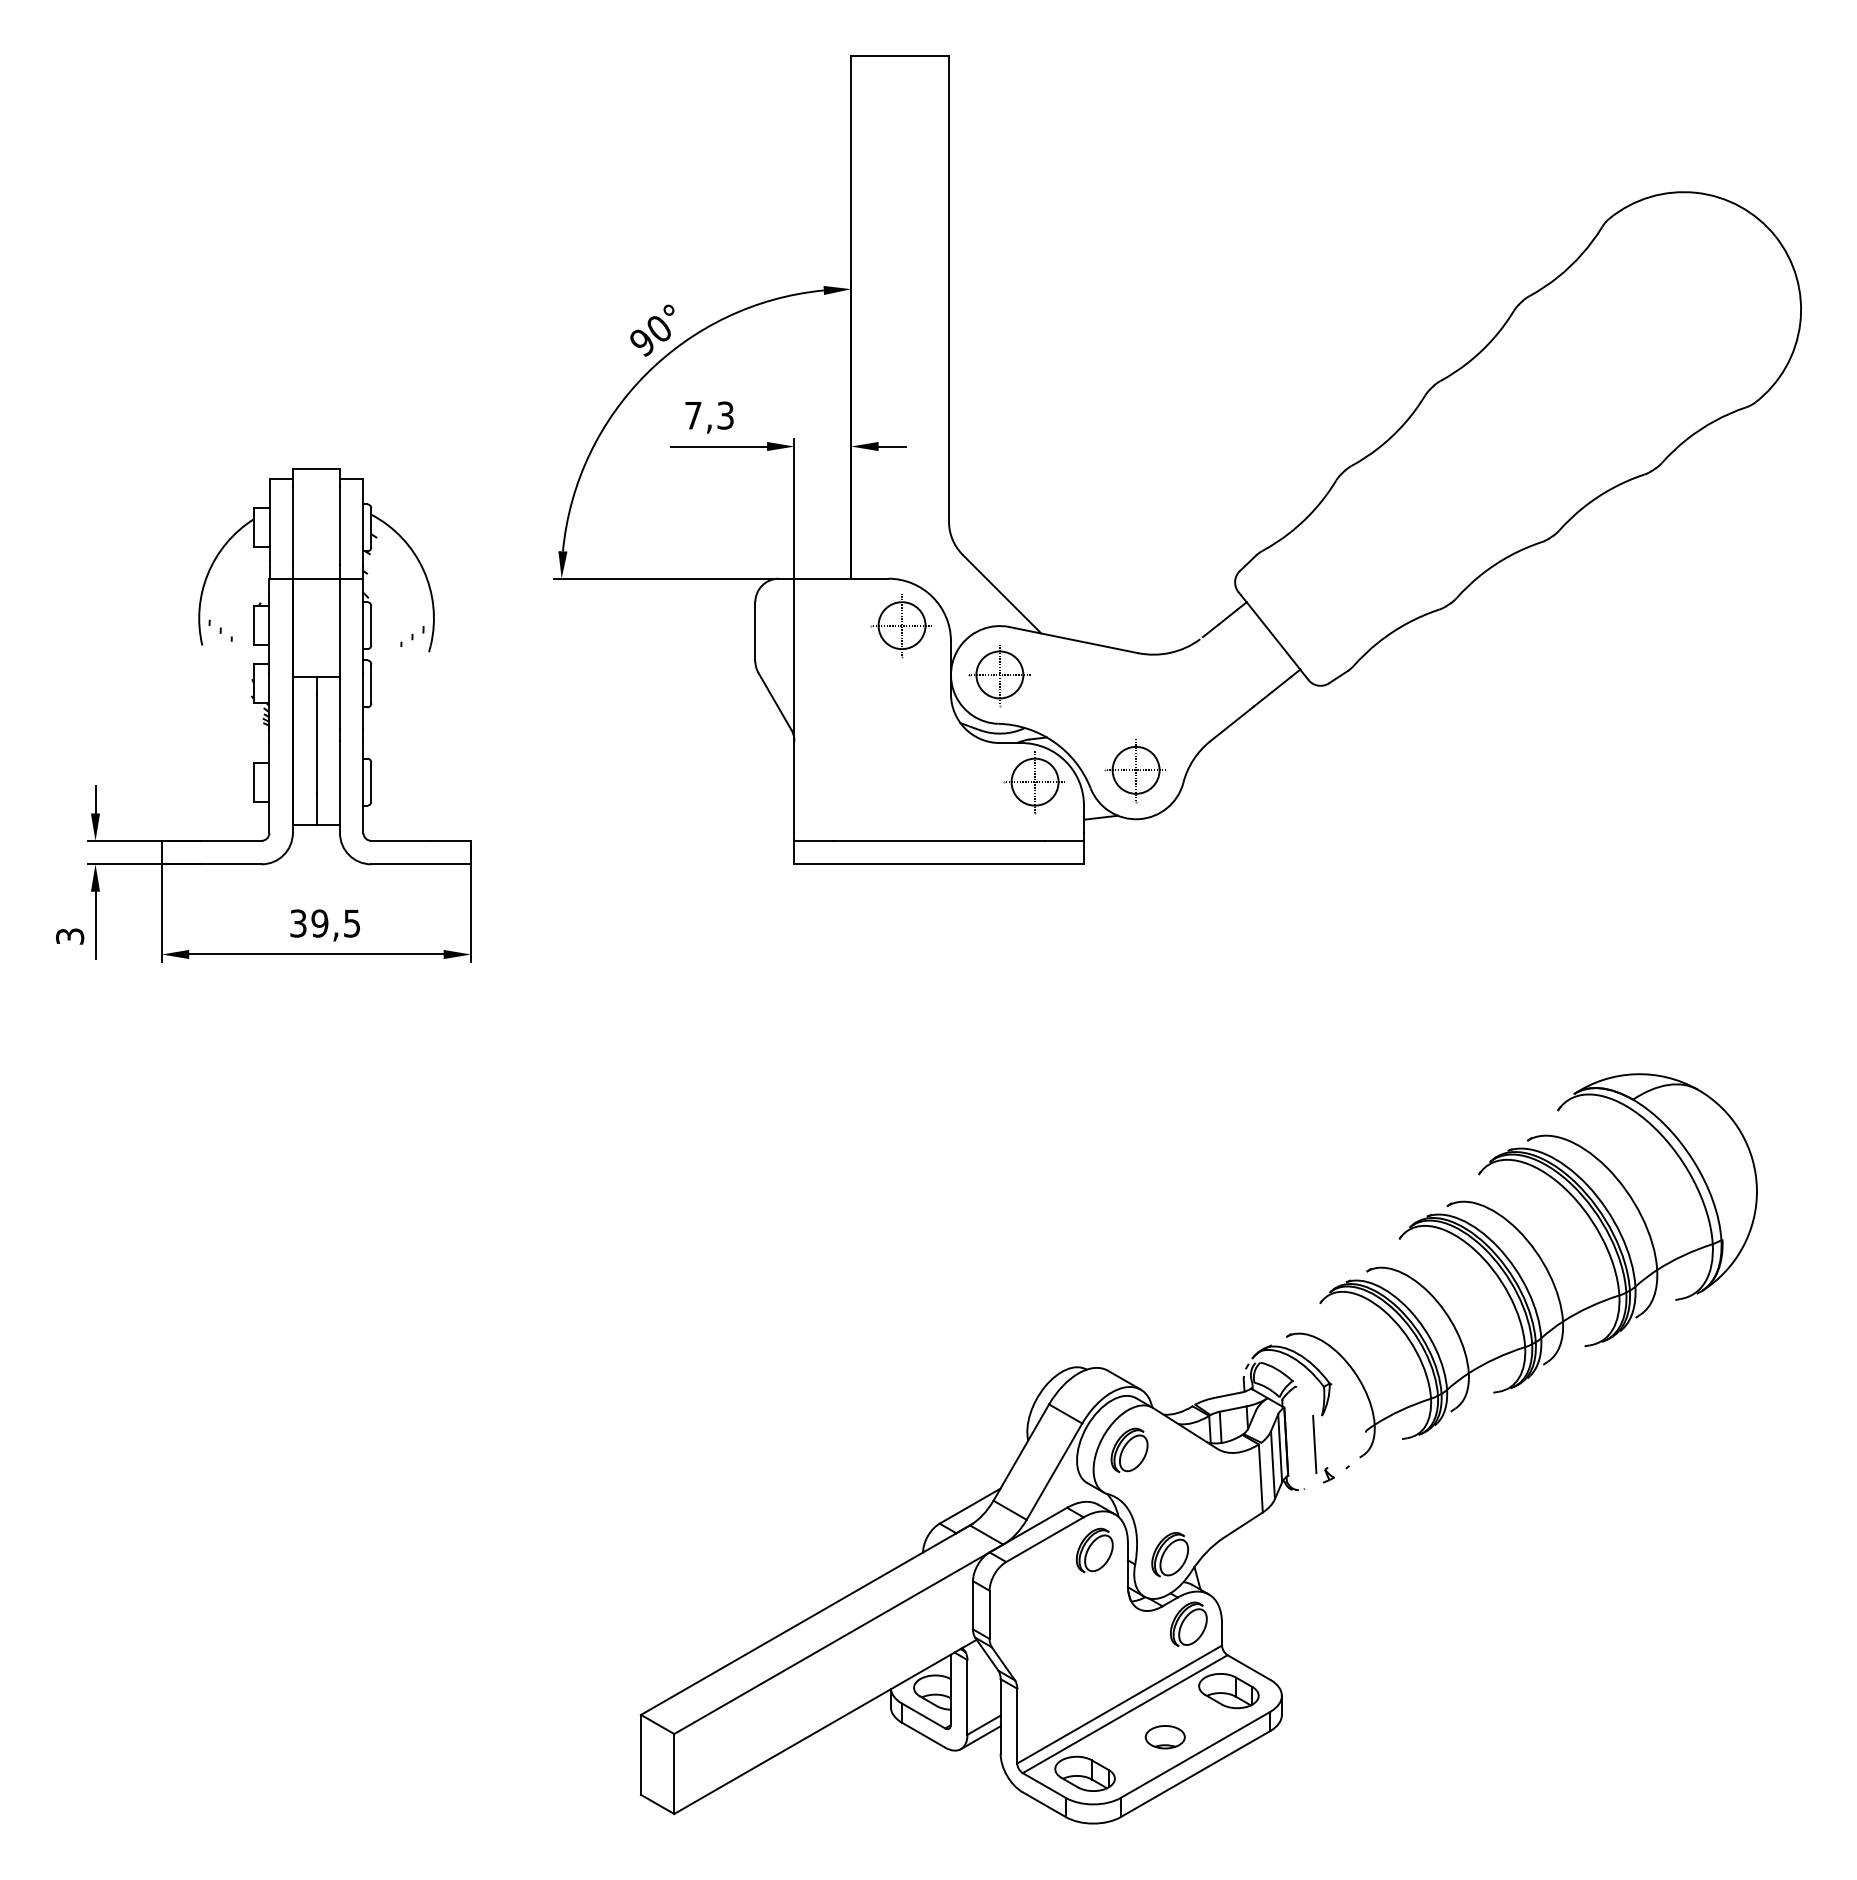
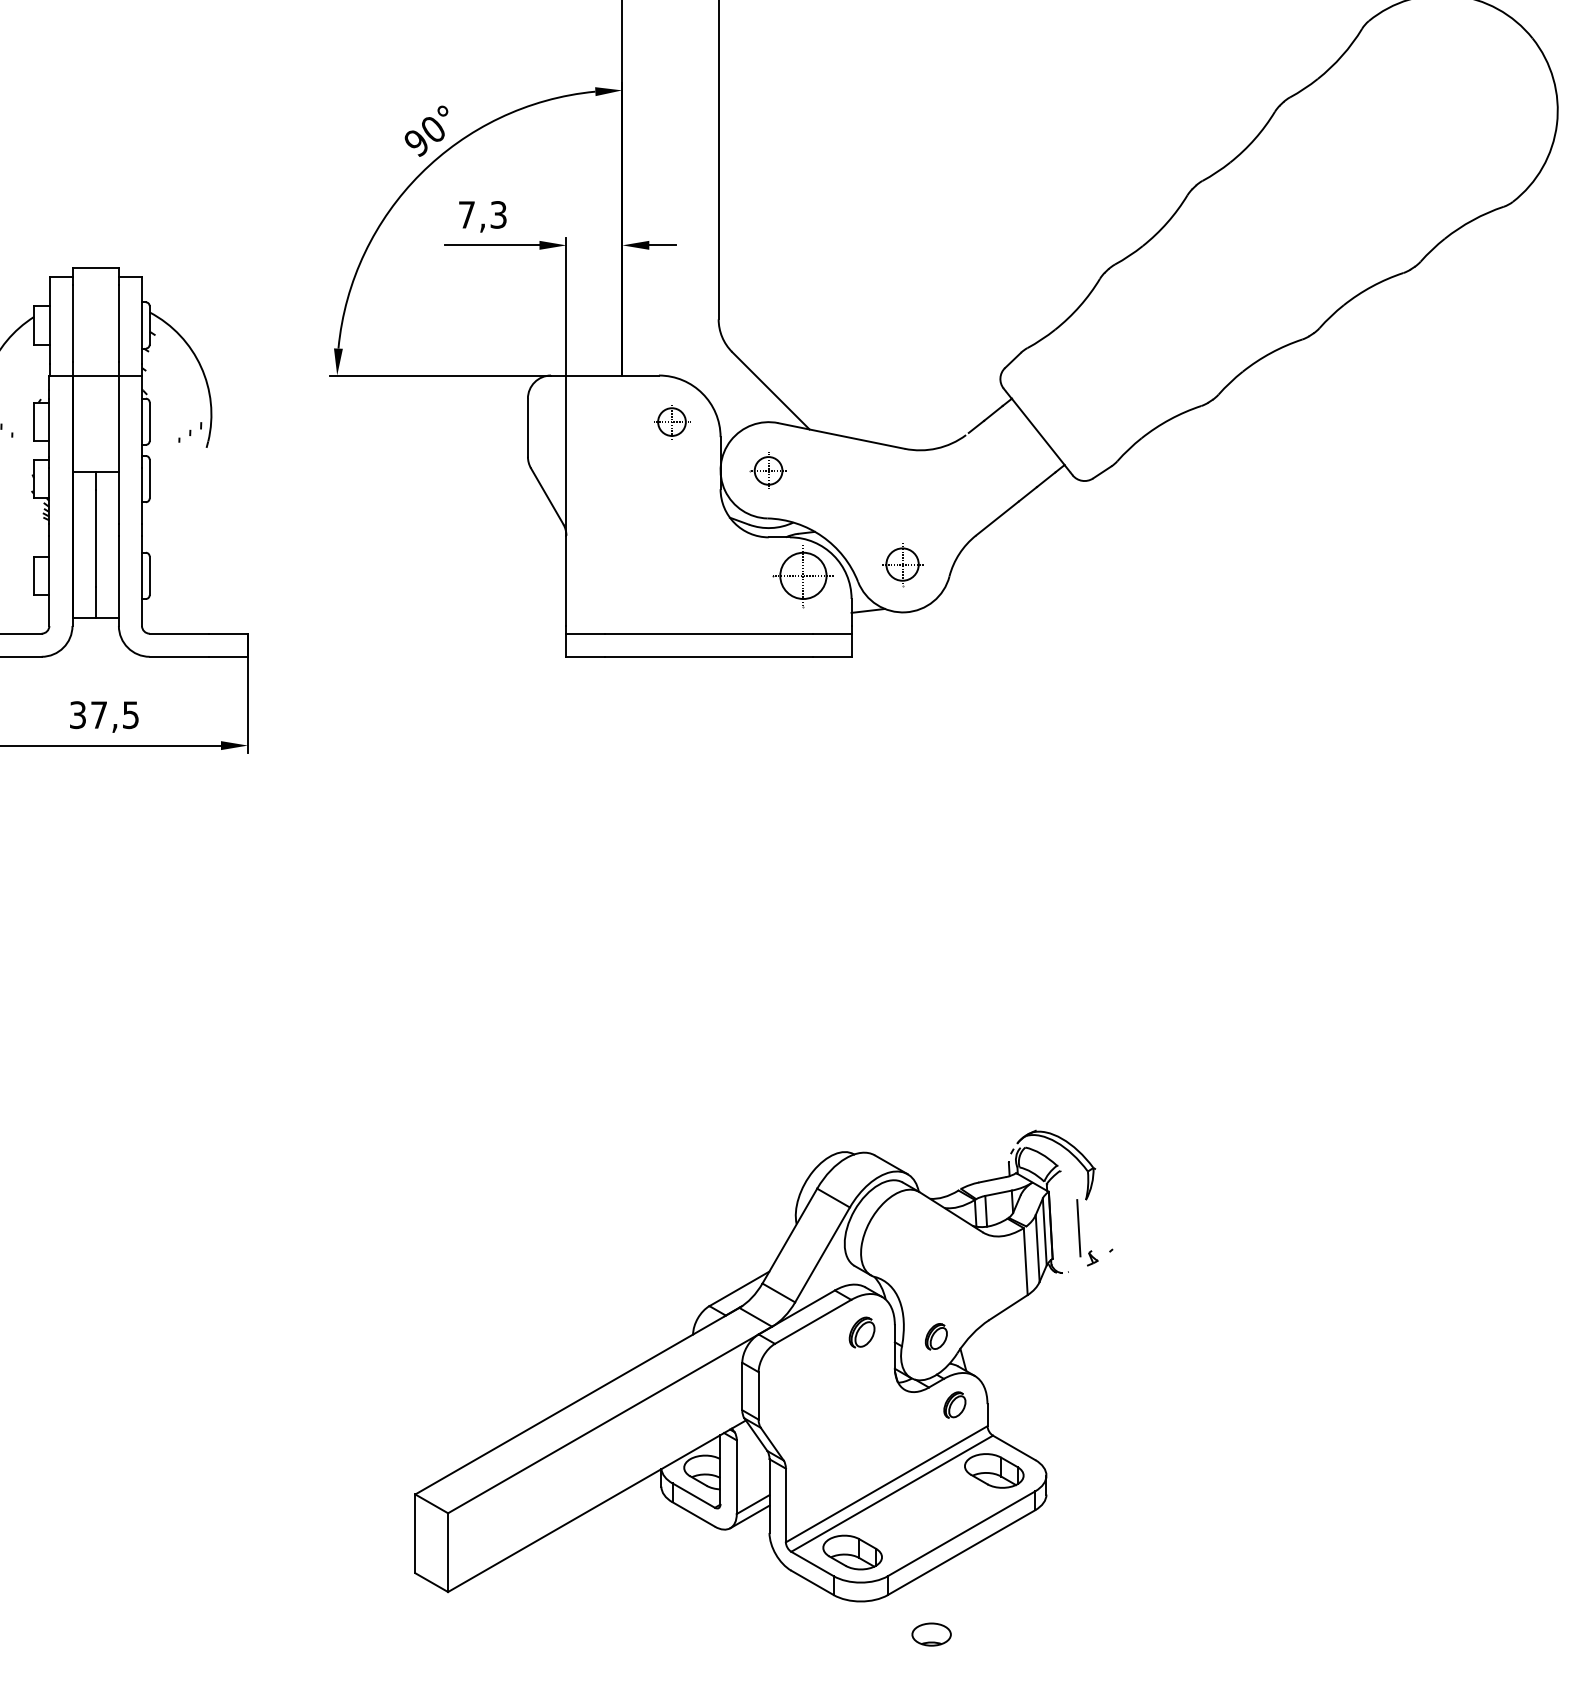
part: (900, 626) -> (670, 422), size x0.6
part: (999, 676) -> (768, 471), size x0.6
part: (1134, 771) -> (901, 565), size x0.7
text: (319, 923) -> (98, 715), 39,5 -> 37,5
part: (1521, 1265) -> (1282, 1051), removed
part: (1129, 1450) -> (896, 1234), removed
part: (1094, 1550) -> (861, 1332), size x0.7
part: (1169, 1554) -> (935, 1336), size x0.6
part: (1188, 1623) -> (954, 1404), size x0.6
part: (1164, 1737) -> (930, 1634), moved

